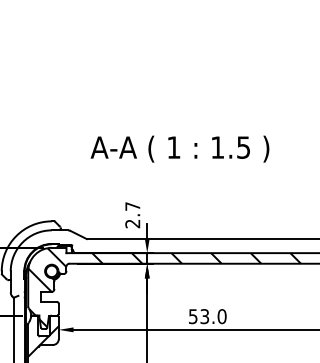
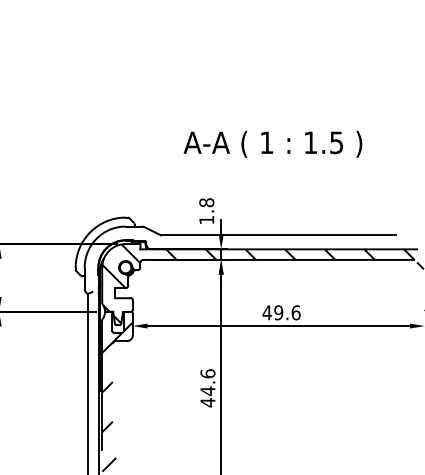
text: (179, 148) -> (272, 143), moved
text: (132, 215) -> (206, 211), 2.7 -> 1.8
text: (207, 316) -> (281, 312), 53.0 -> 49.6

